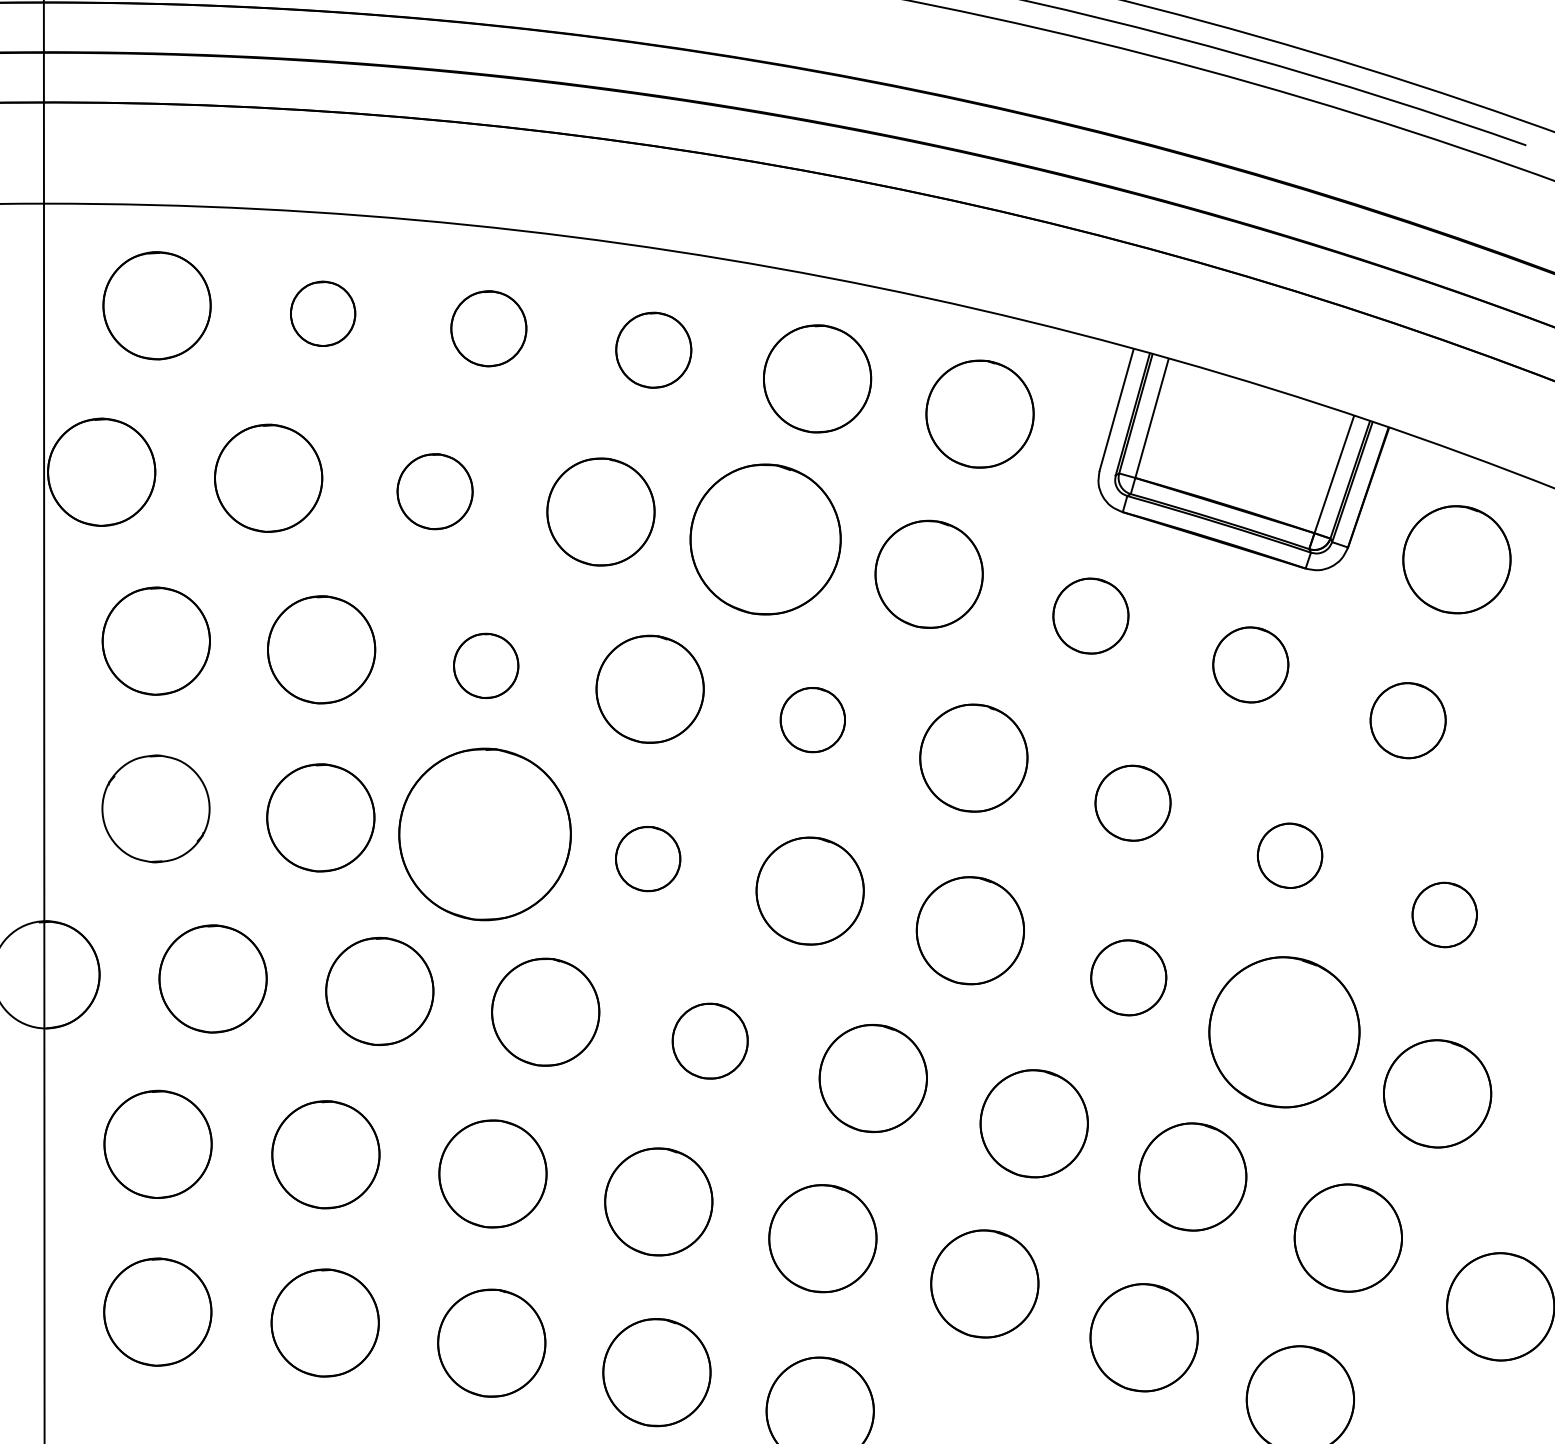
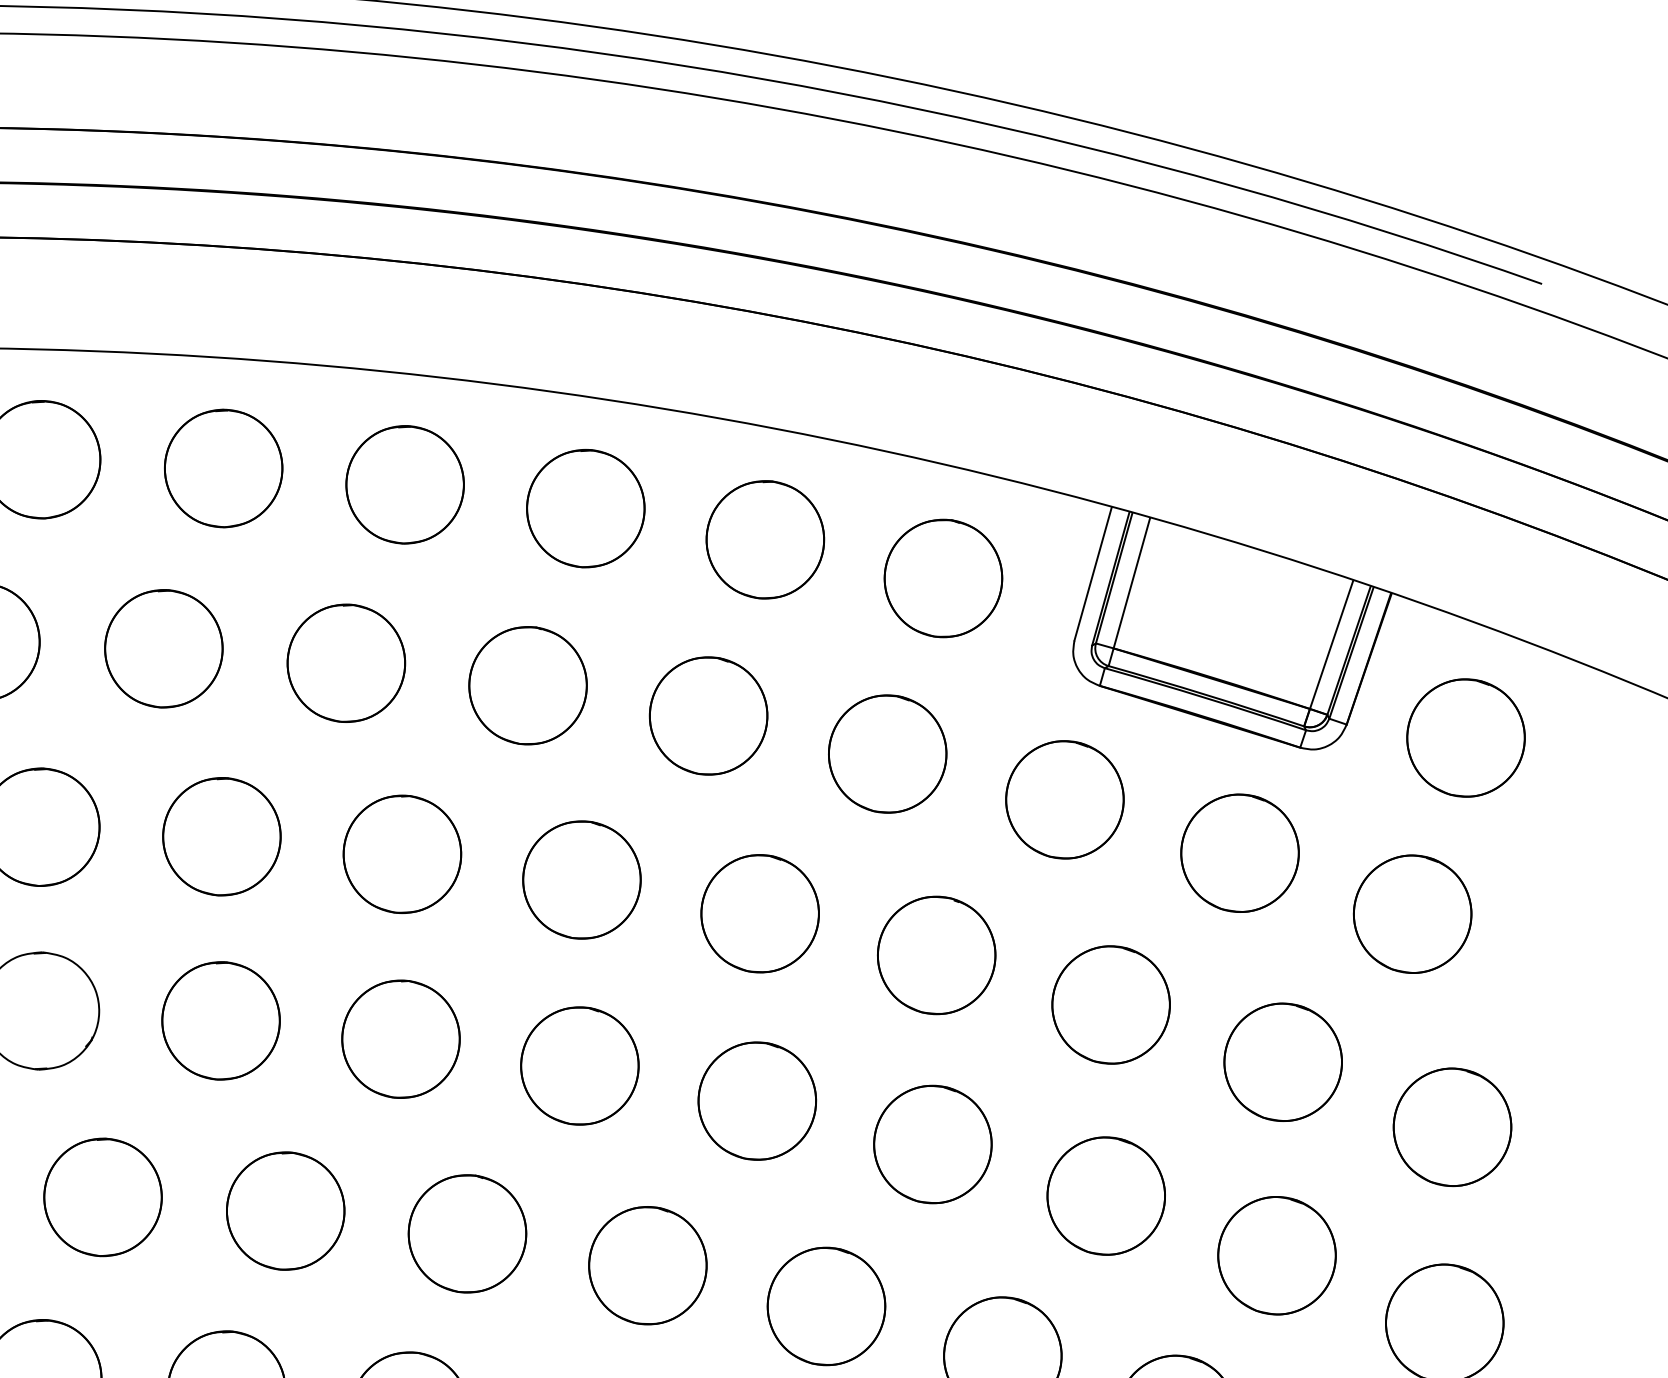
circle: (322, 313) -> (222, 468), size x1.67
circle: (488, 328) -> (404, 484), size x1.43
circle: (653, 349) -> (585, 507), size x1.43
circle: (434, 491) -> (345, 663), size x1.43
circle: (765, 539) -> (708, 715), size x0.71
circle: (1090, 615) -> (1064, 799), size x1.43
circle: (1250, 664) -> (1239, 852), size x1.43
circle: (485, 665) -> (401, 853), size x1.67
circle: (812, 719) -> (759, 913), size x1.67
circle: (1407, 720) -> (1411, 914), size x1.43
circle: (1132, 802) -> (1110, 1004), size x1.43
circle: (484, 834) -> (400, 1039), size x0.62
circle: (1289, 855) -> (1282, 1062), size x1.67
circle: (647, 858) -> (579, 1065), size x1.67
circle: (1444, 914) -> (1452, 1126), size x1.67
circle: (1128, 977) -> (1106, 1195), size x1.43
part: (1284, 1031) -> (1277, 1254), size x0.71
circle: (709, 1040) -> (646, 1264), size x1.43

